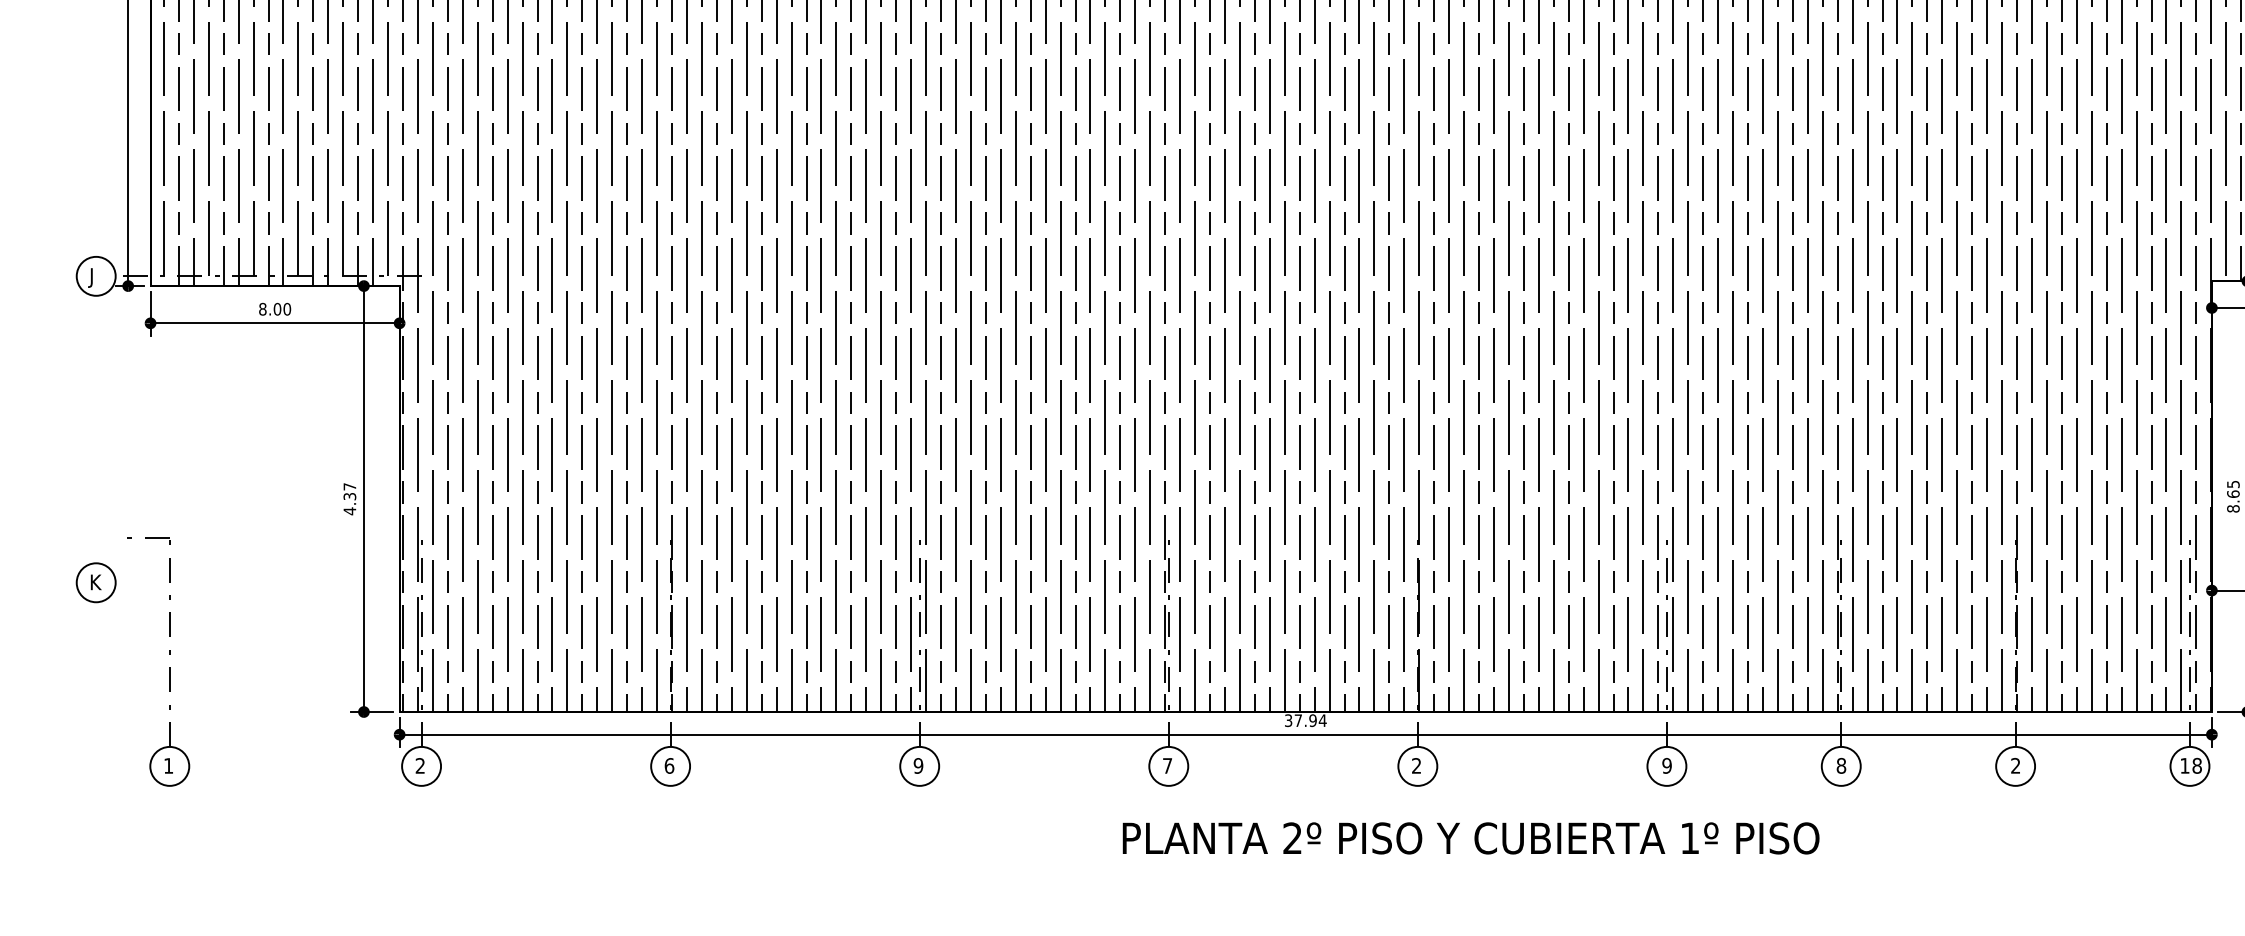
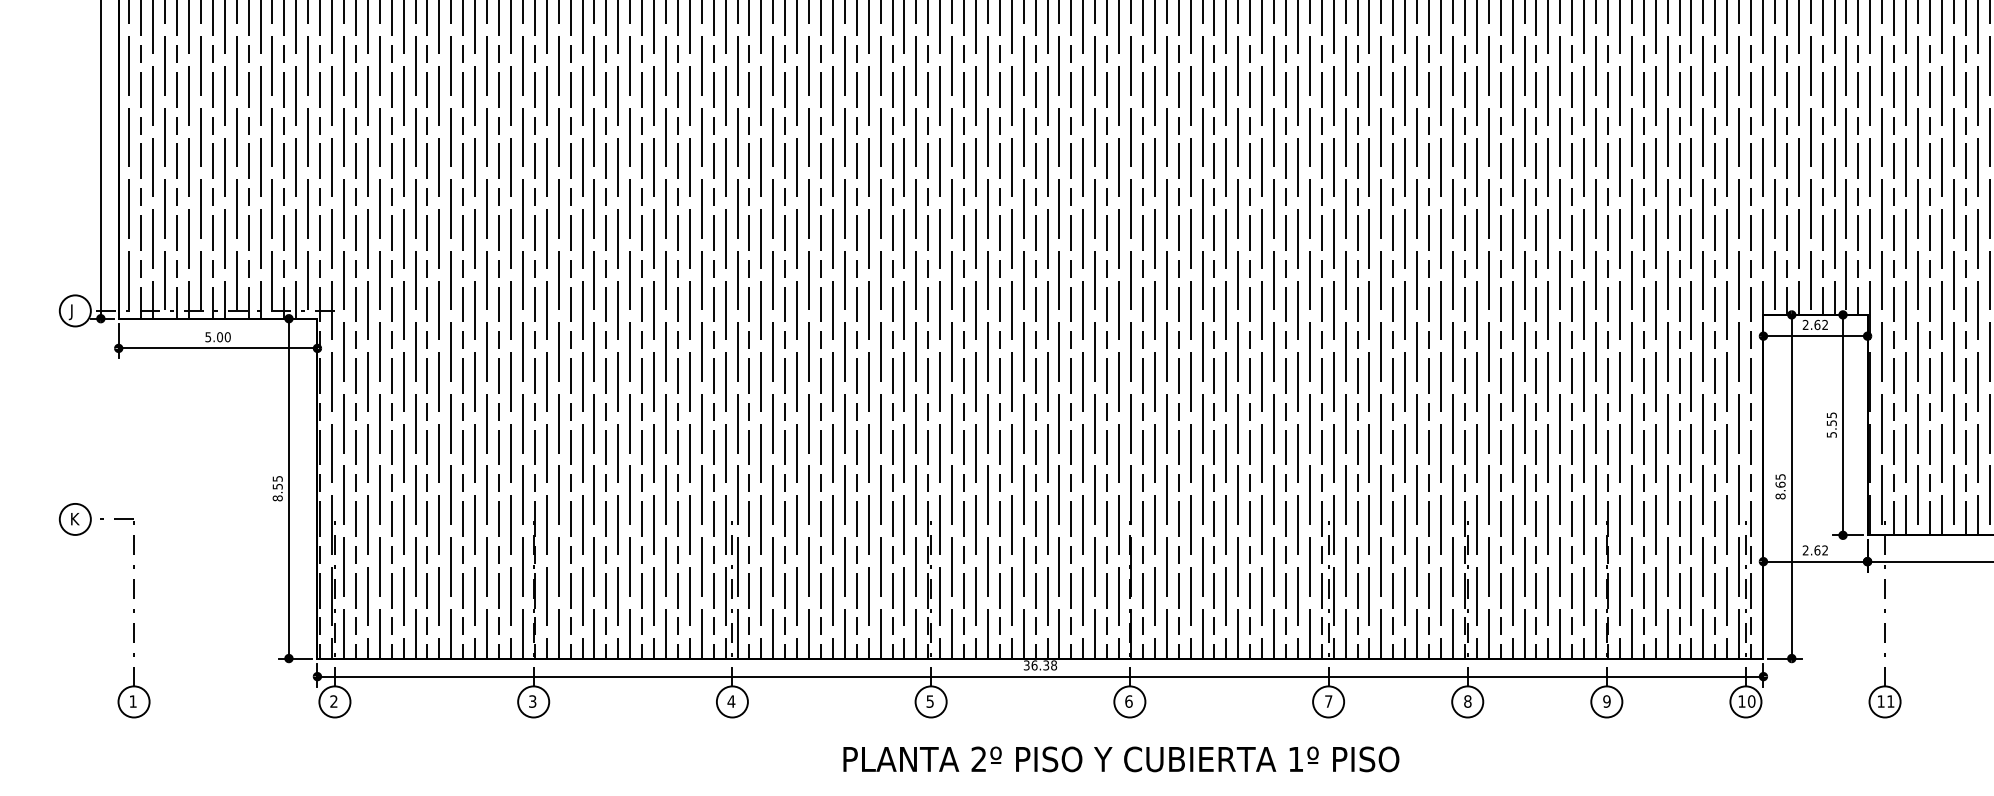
text: (263, 309) -> (208, 337), 8.00 -> 5.00
text: (349, 498) -> (277, 488), 4.37 -> 8.55
part: (95, 582) -> (74, 519), moved
text: (1310, 720) -> (1044, 665), 37.94 -> 36.38
text: (669, 765) -> (532, 701), 6 -> 3
text: (918, 765) -> (731, 701), 9 -> 4
text: (1166, 765) -> (929, 701), 7 -> 5
text: (1416, 765) -> (1128, 701), 2 -> 6
text: (1666, 765) -> (1328, 701), 9 -> 7
text: (2015, 765) -> (1606, 701), 2 -> 9
text: (2196, 765) -> (1751, 701), 18 -> 10
text: (1471, 838) -> (1121, 759), moved

